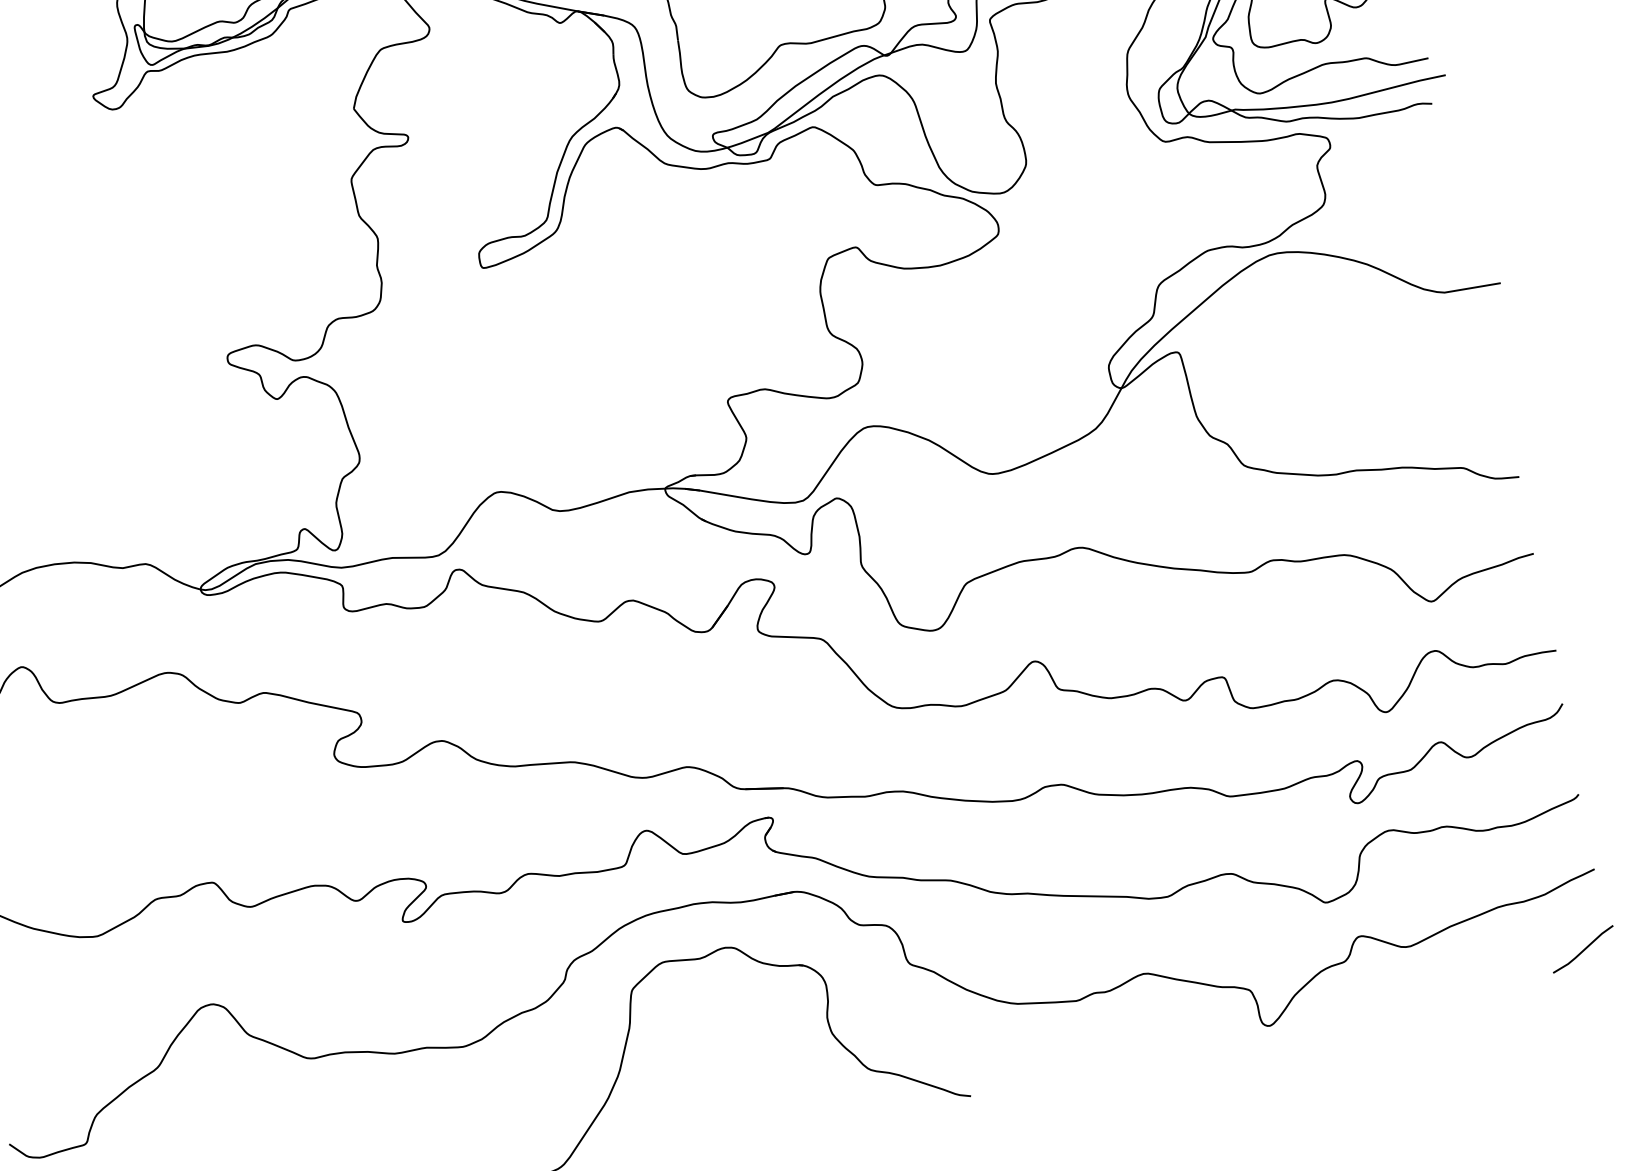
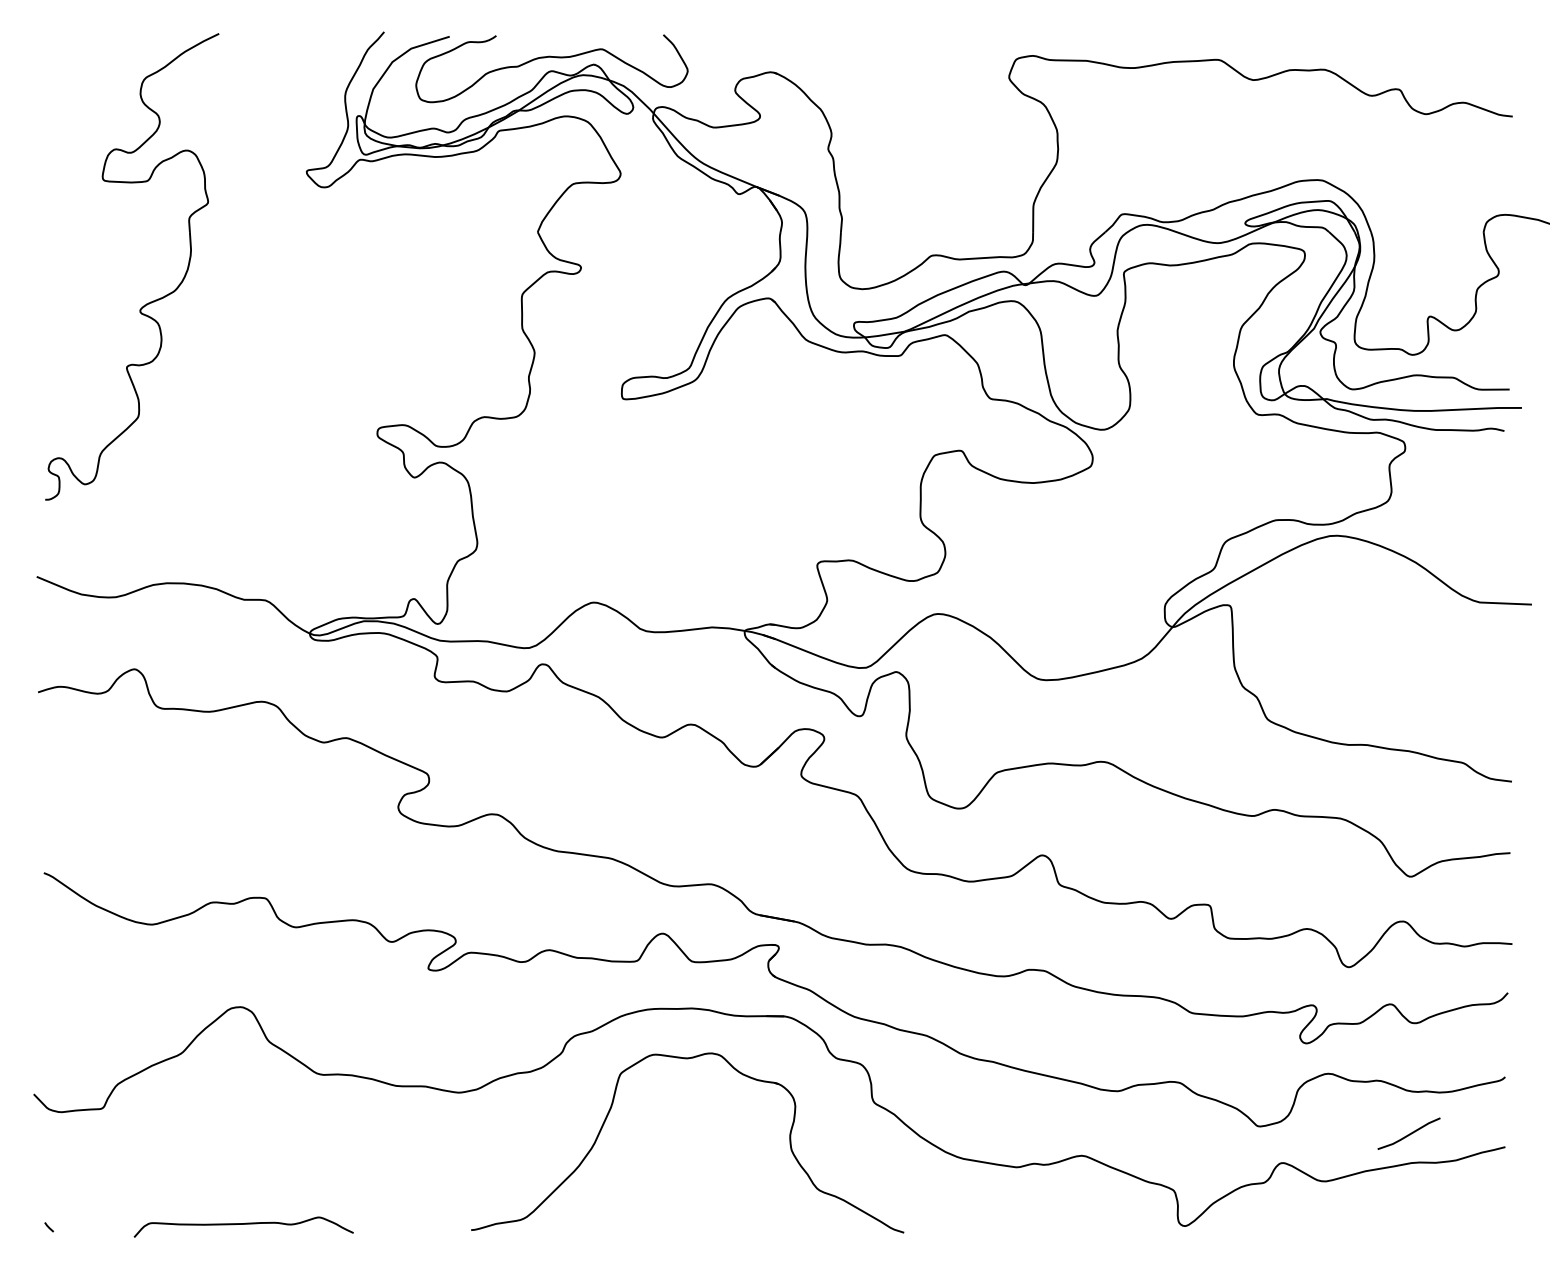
line: (1583, 948) -> (1409, 1133), moved

